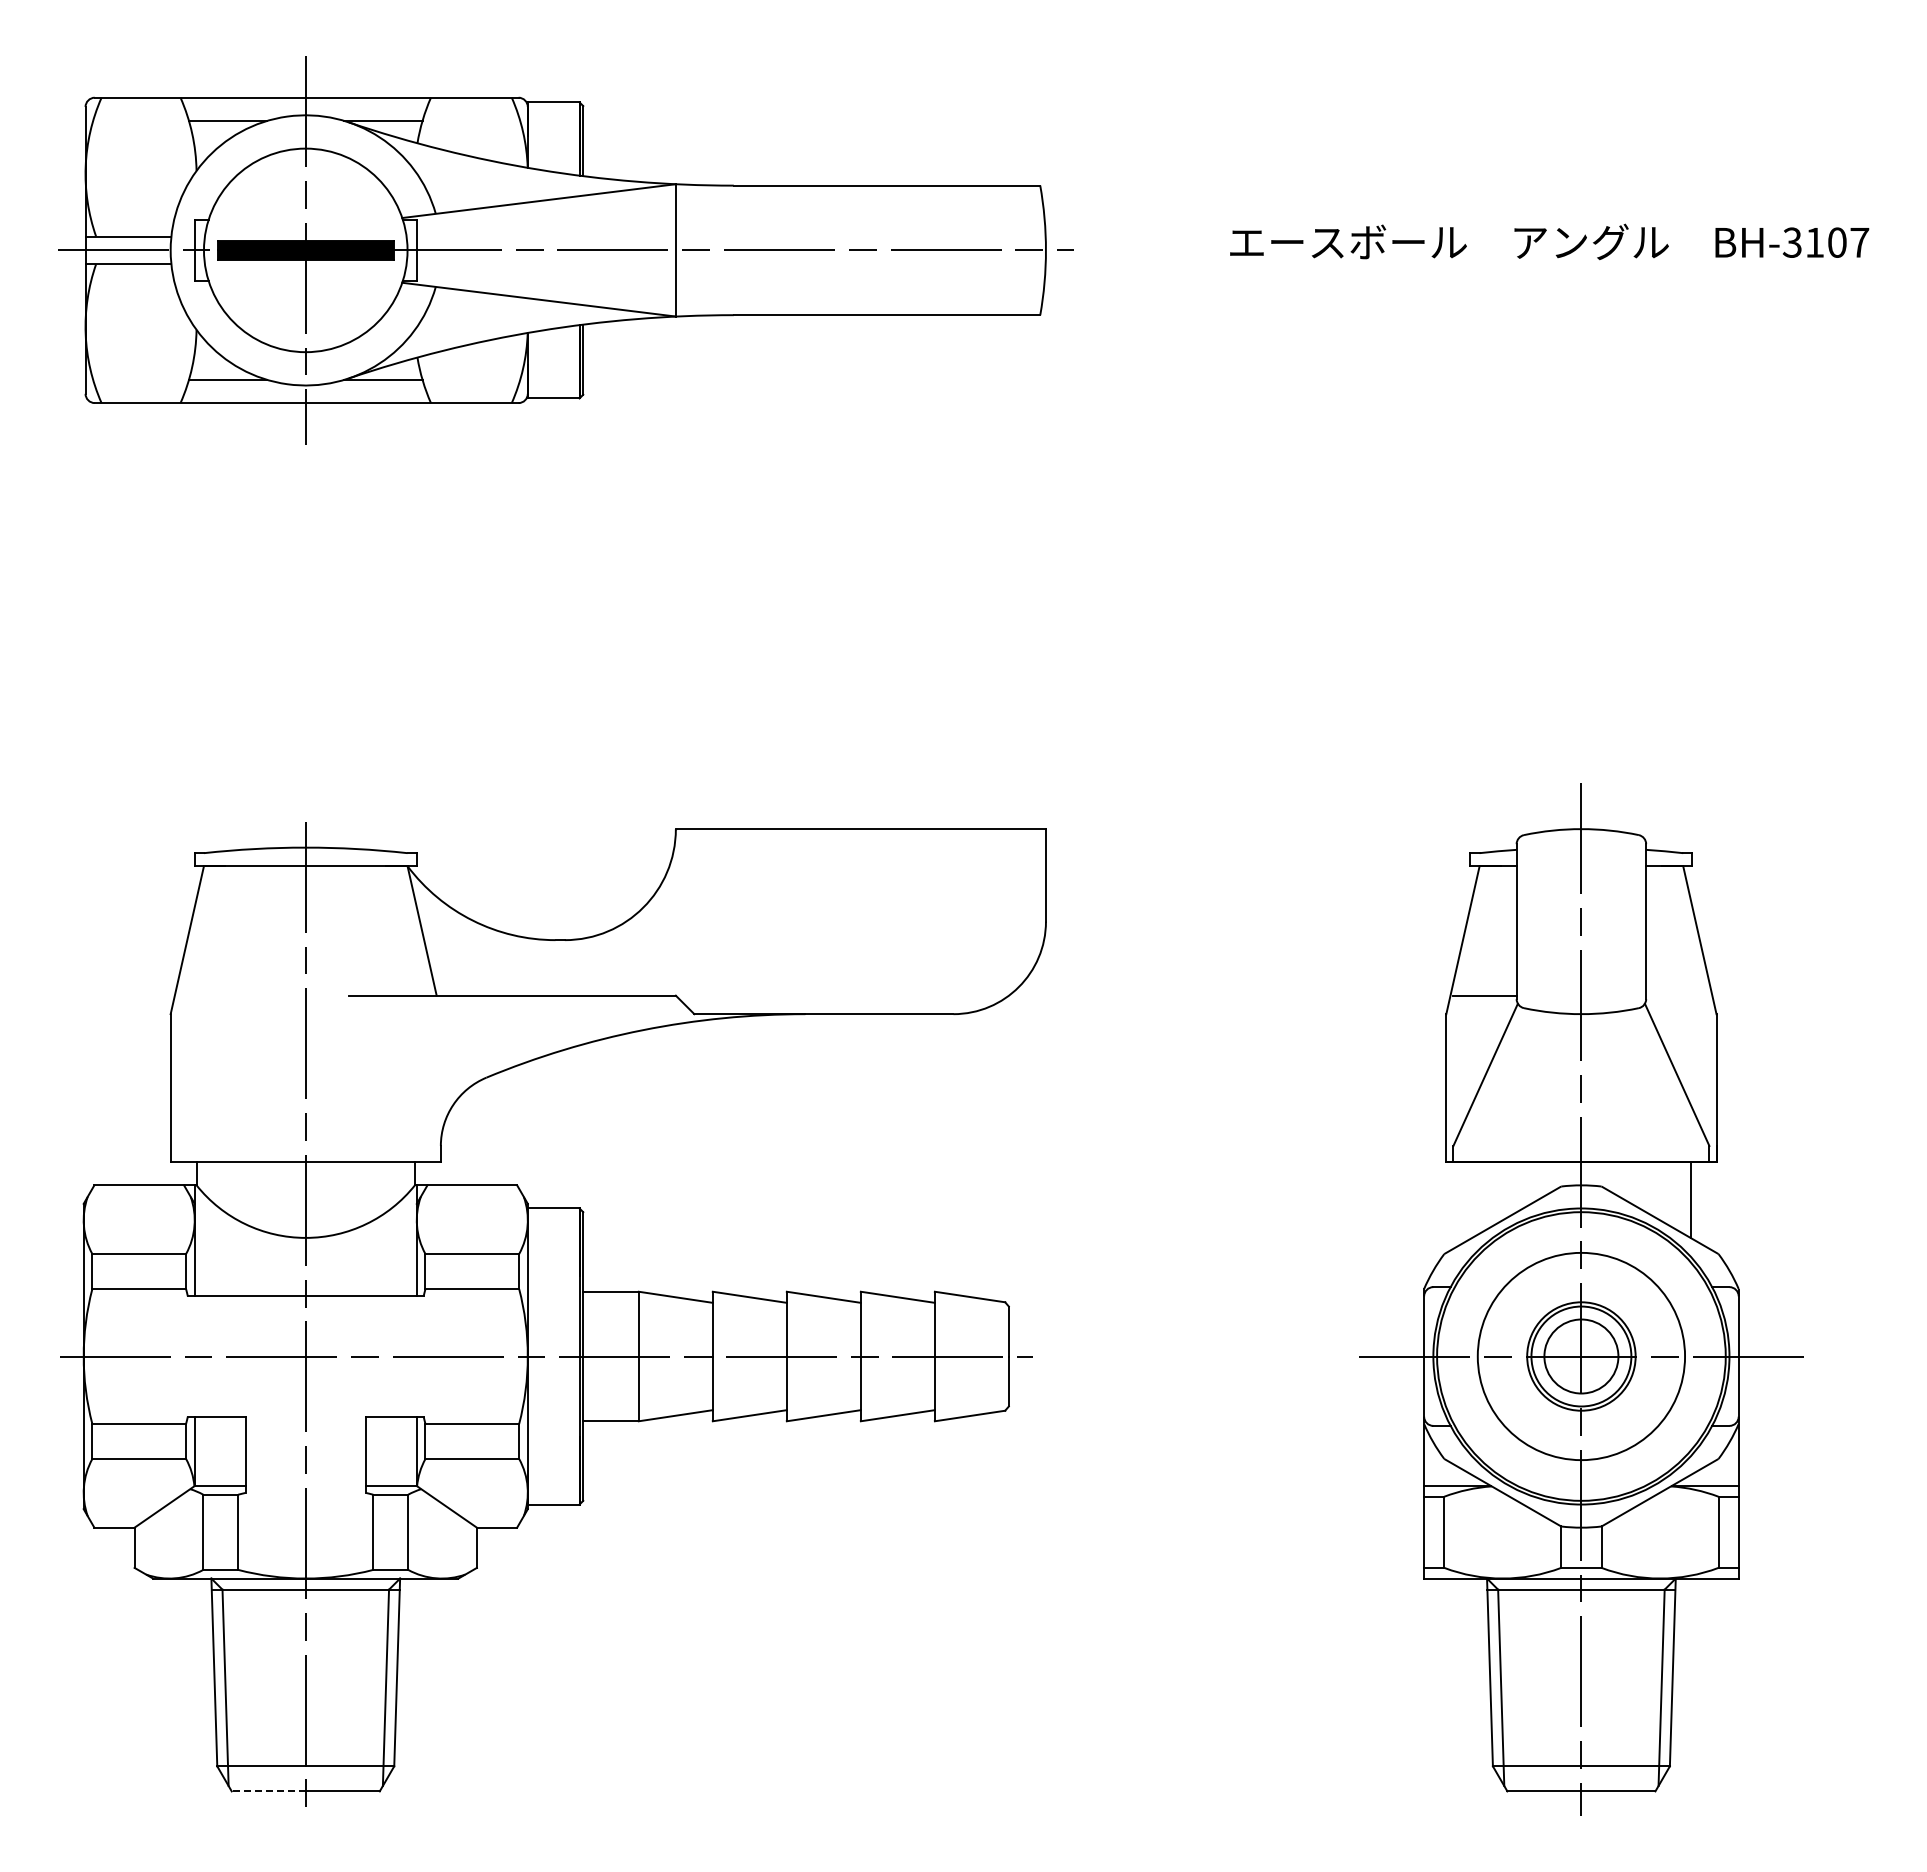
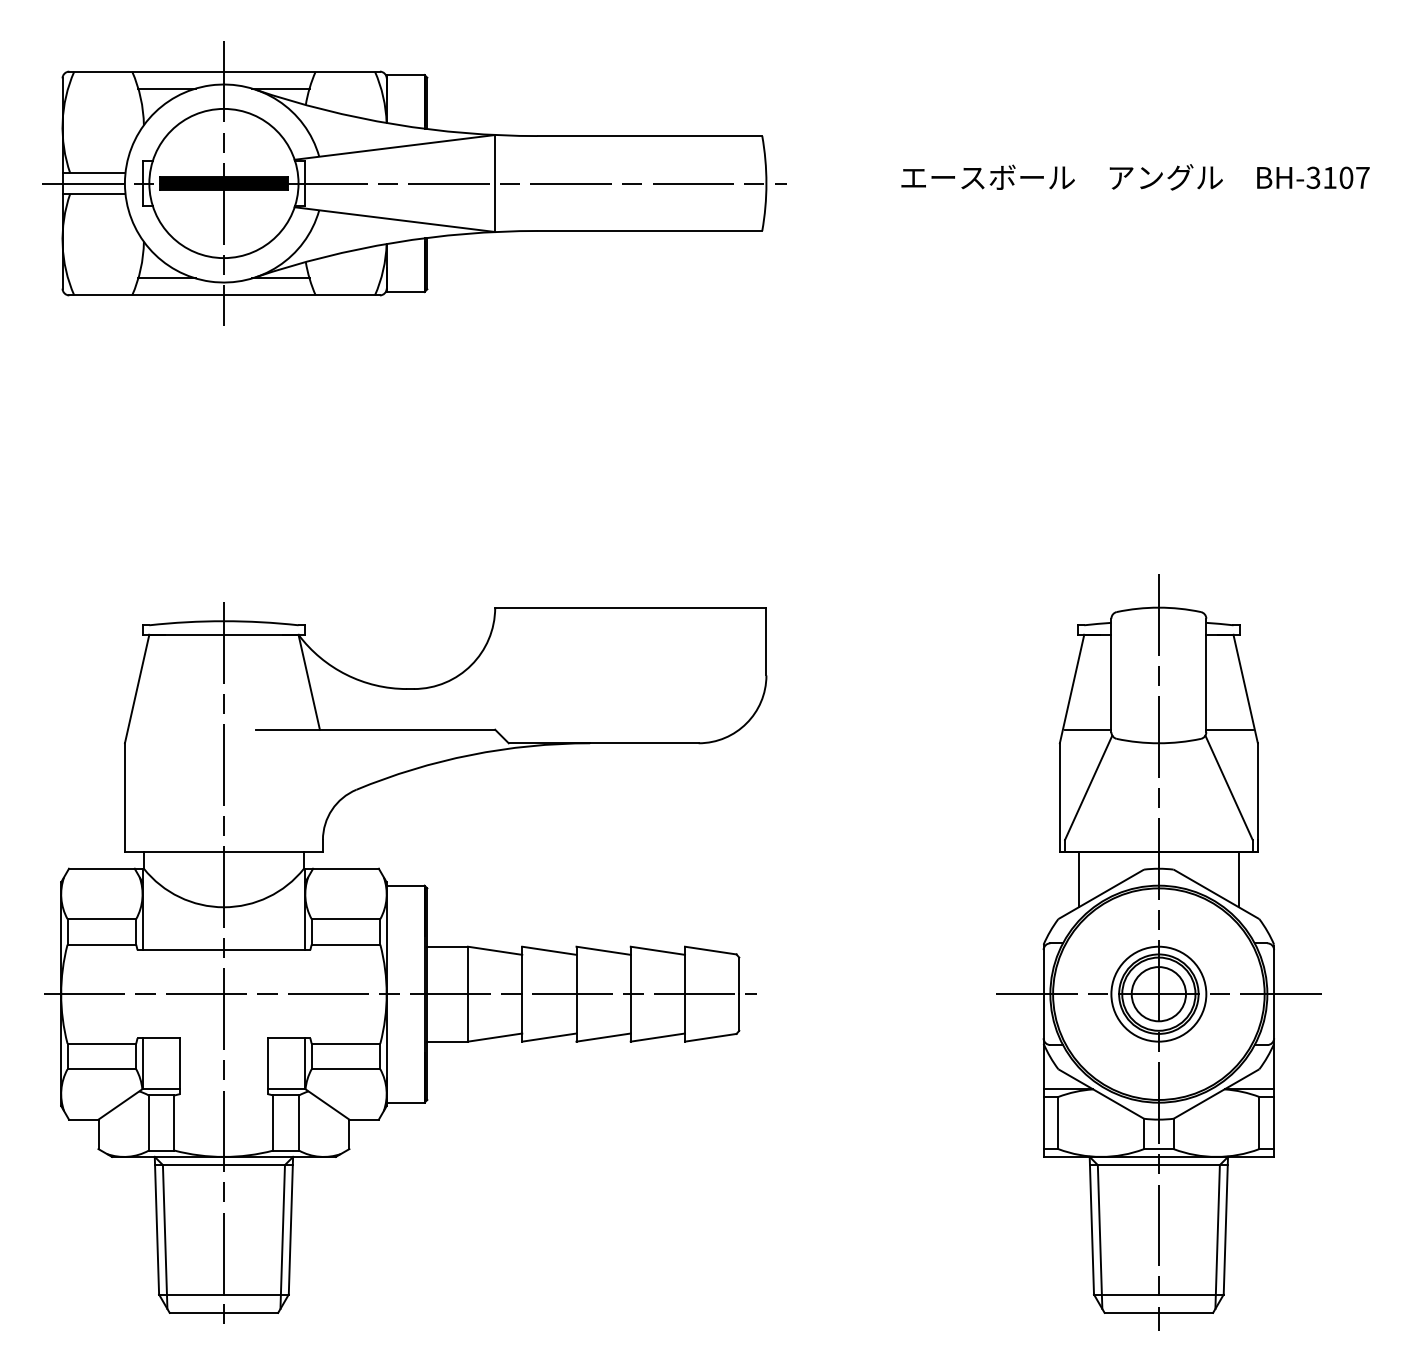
line: (1677, 995) -> (1229, 729), added
line: (1472, 1199) -> (1079, 879), added
circle: (1581, 1356) -> (1158, 994), size x0.62
line: (268, 1791) -> (196, 1312), dashed -> solid

